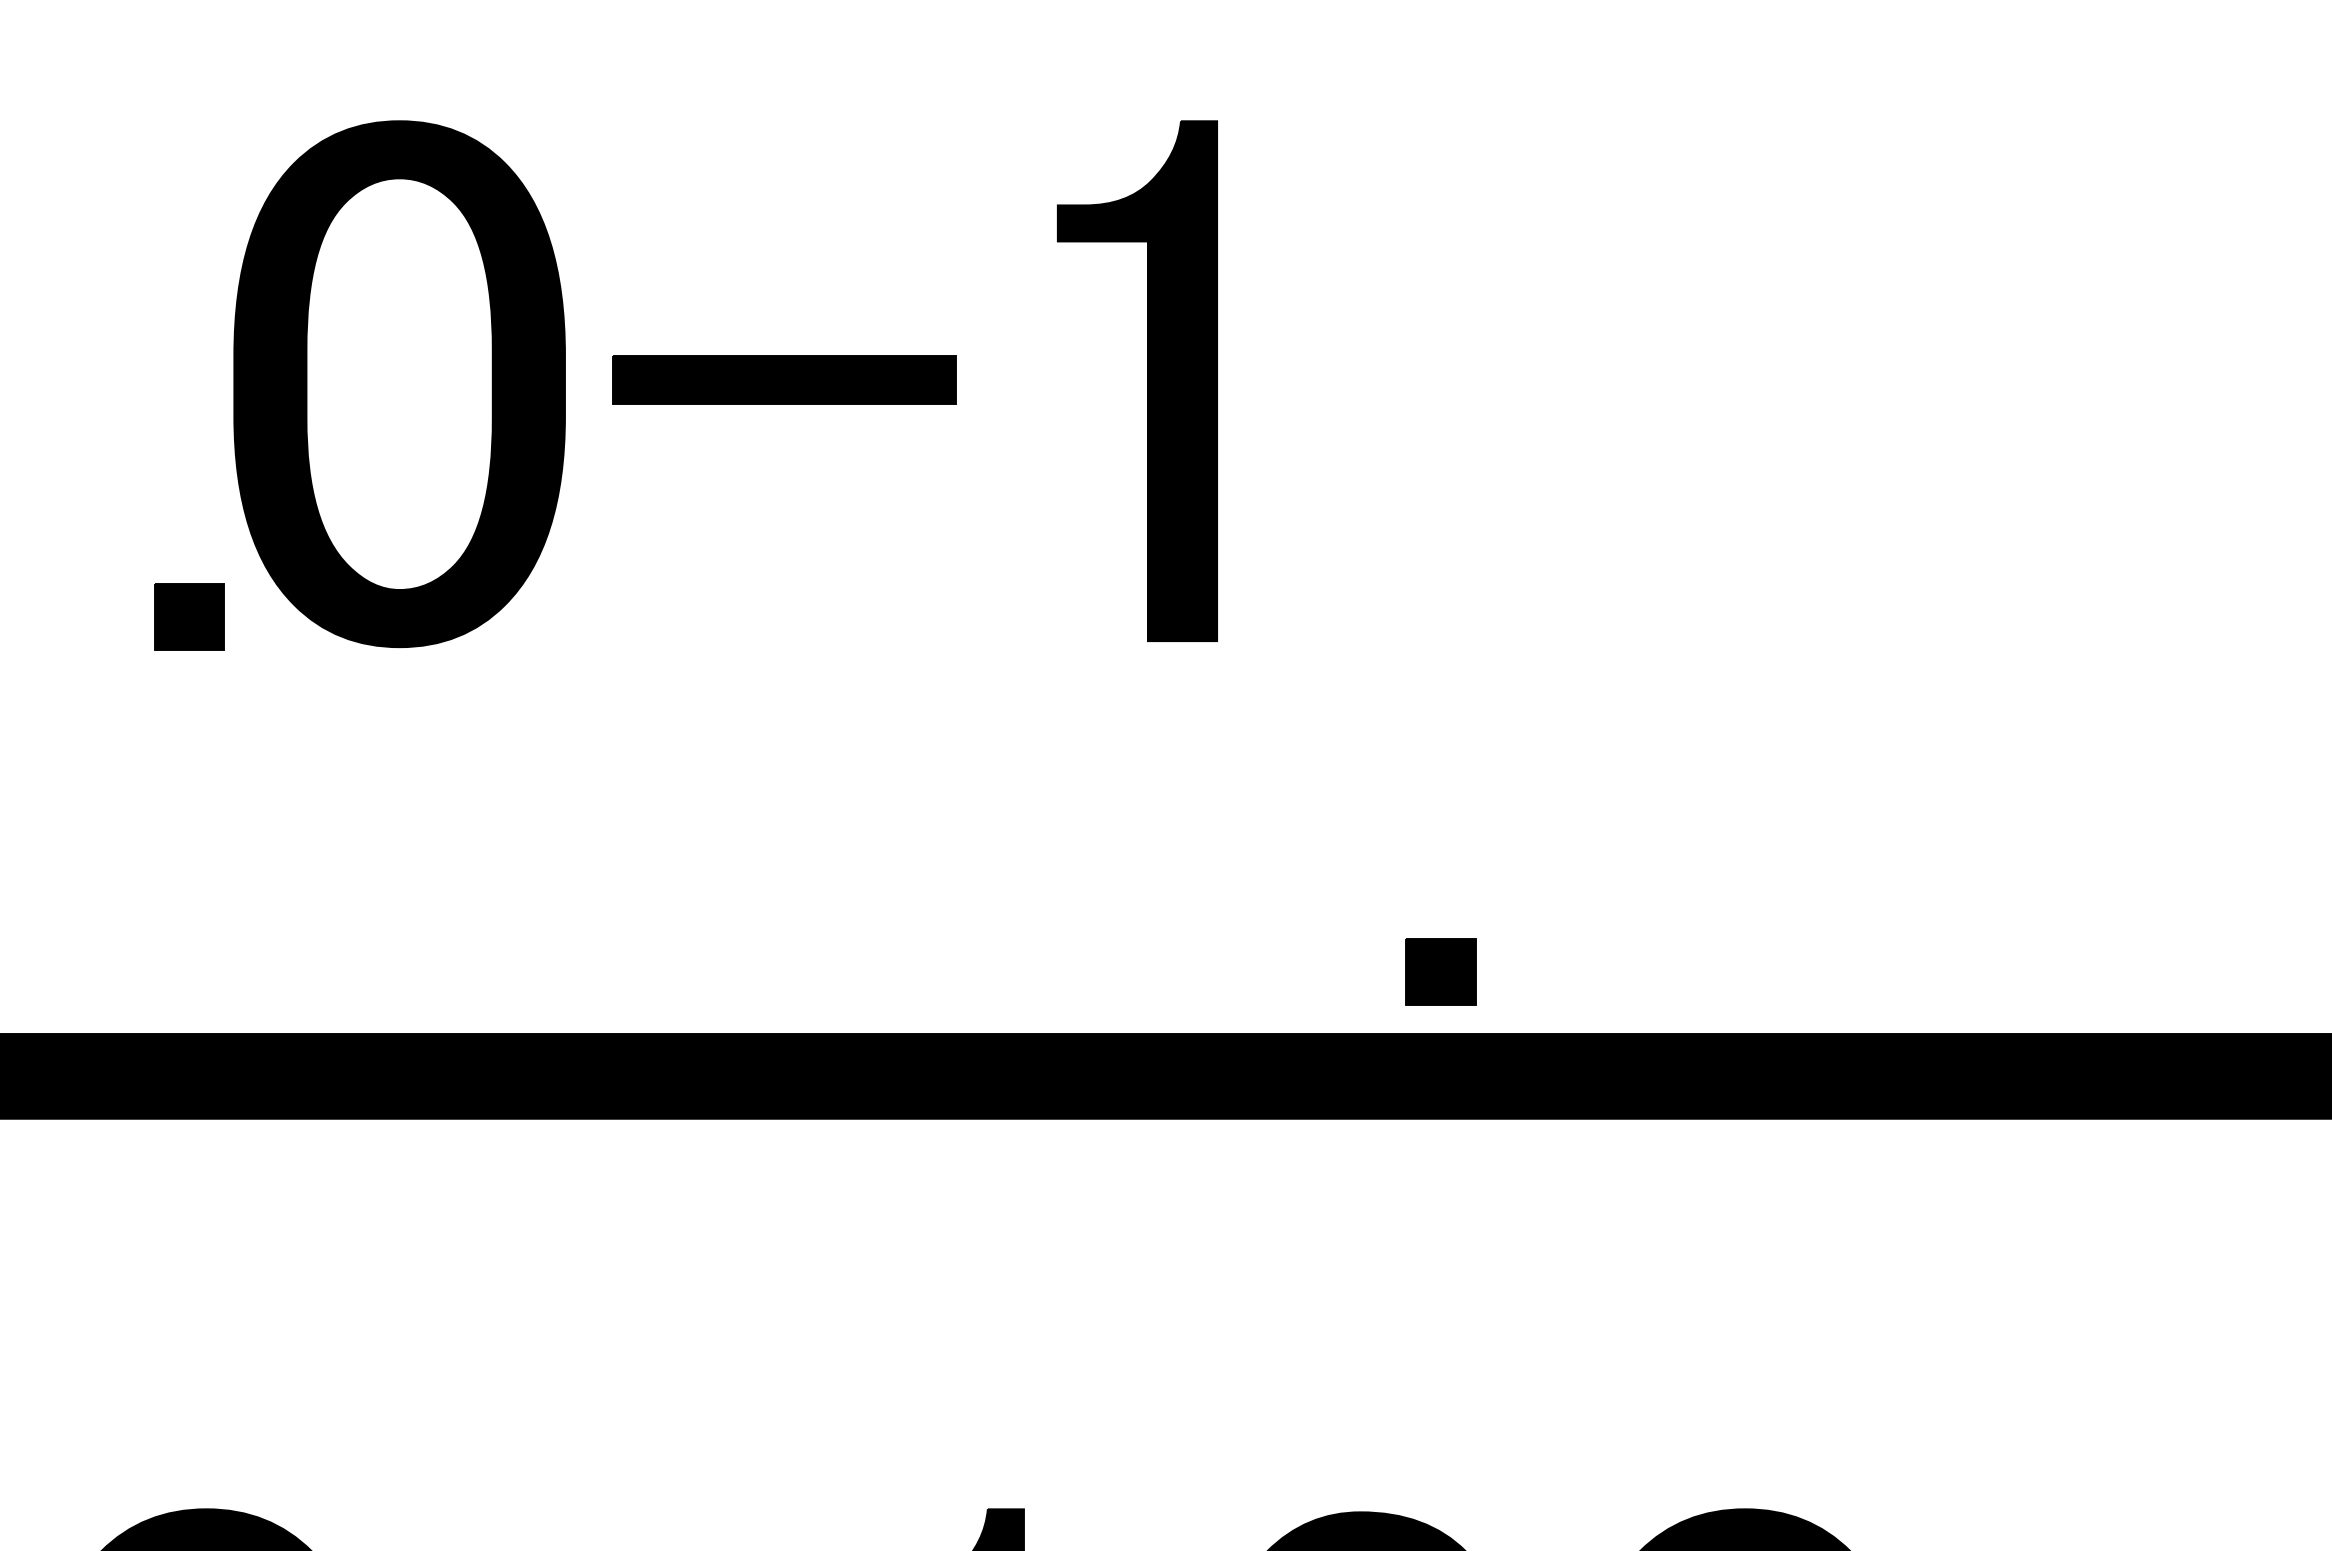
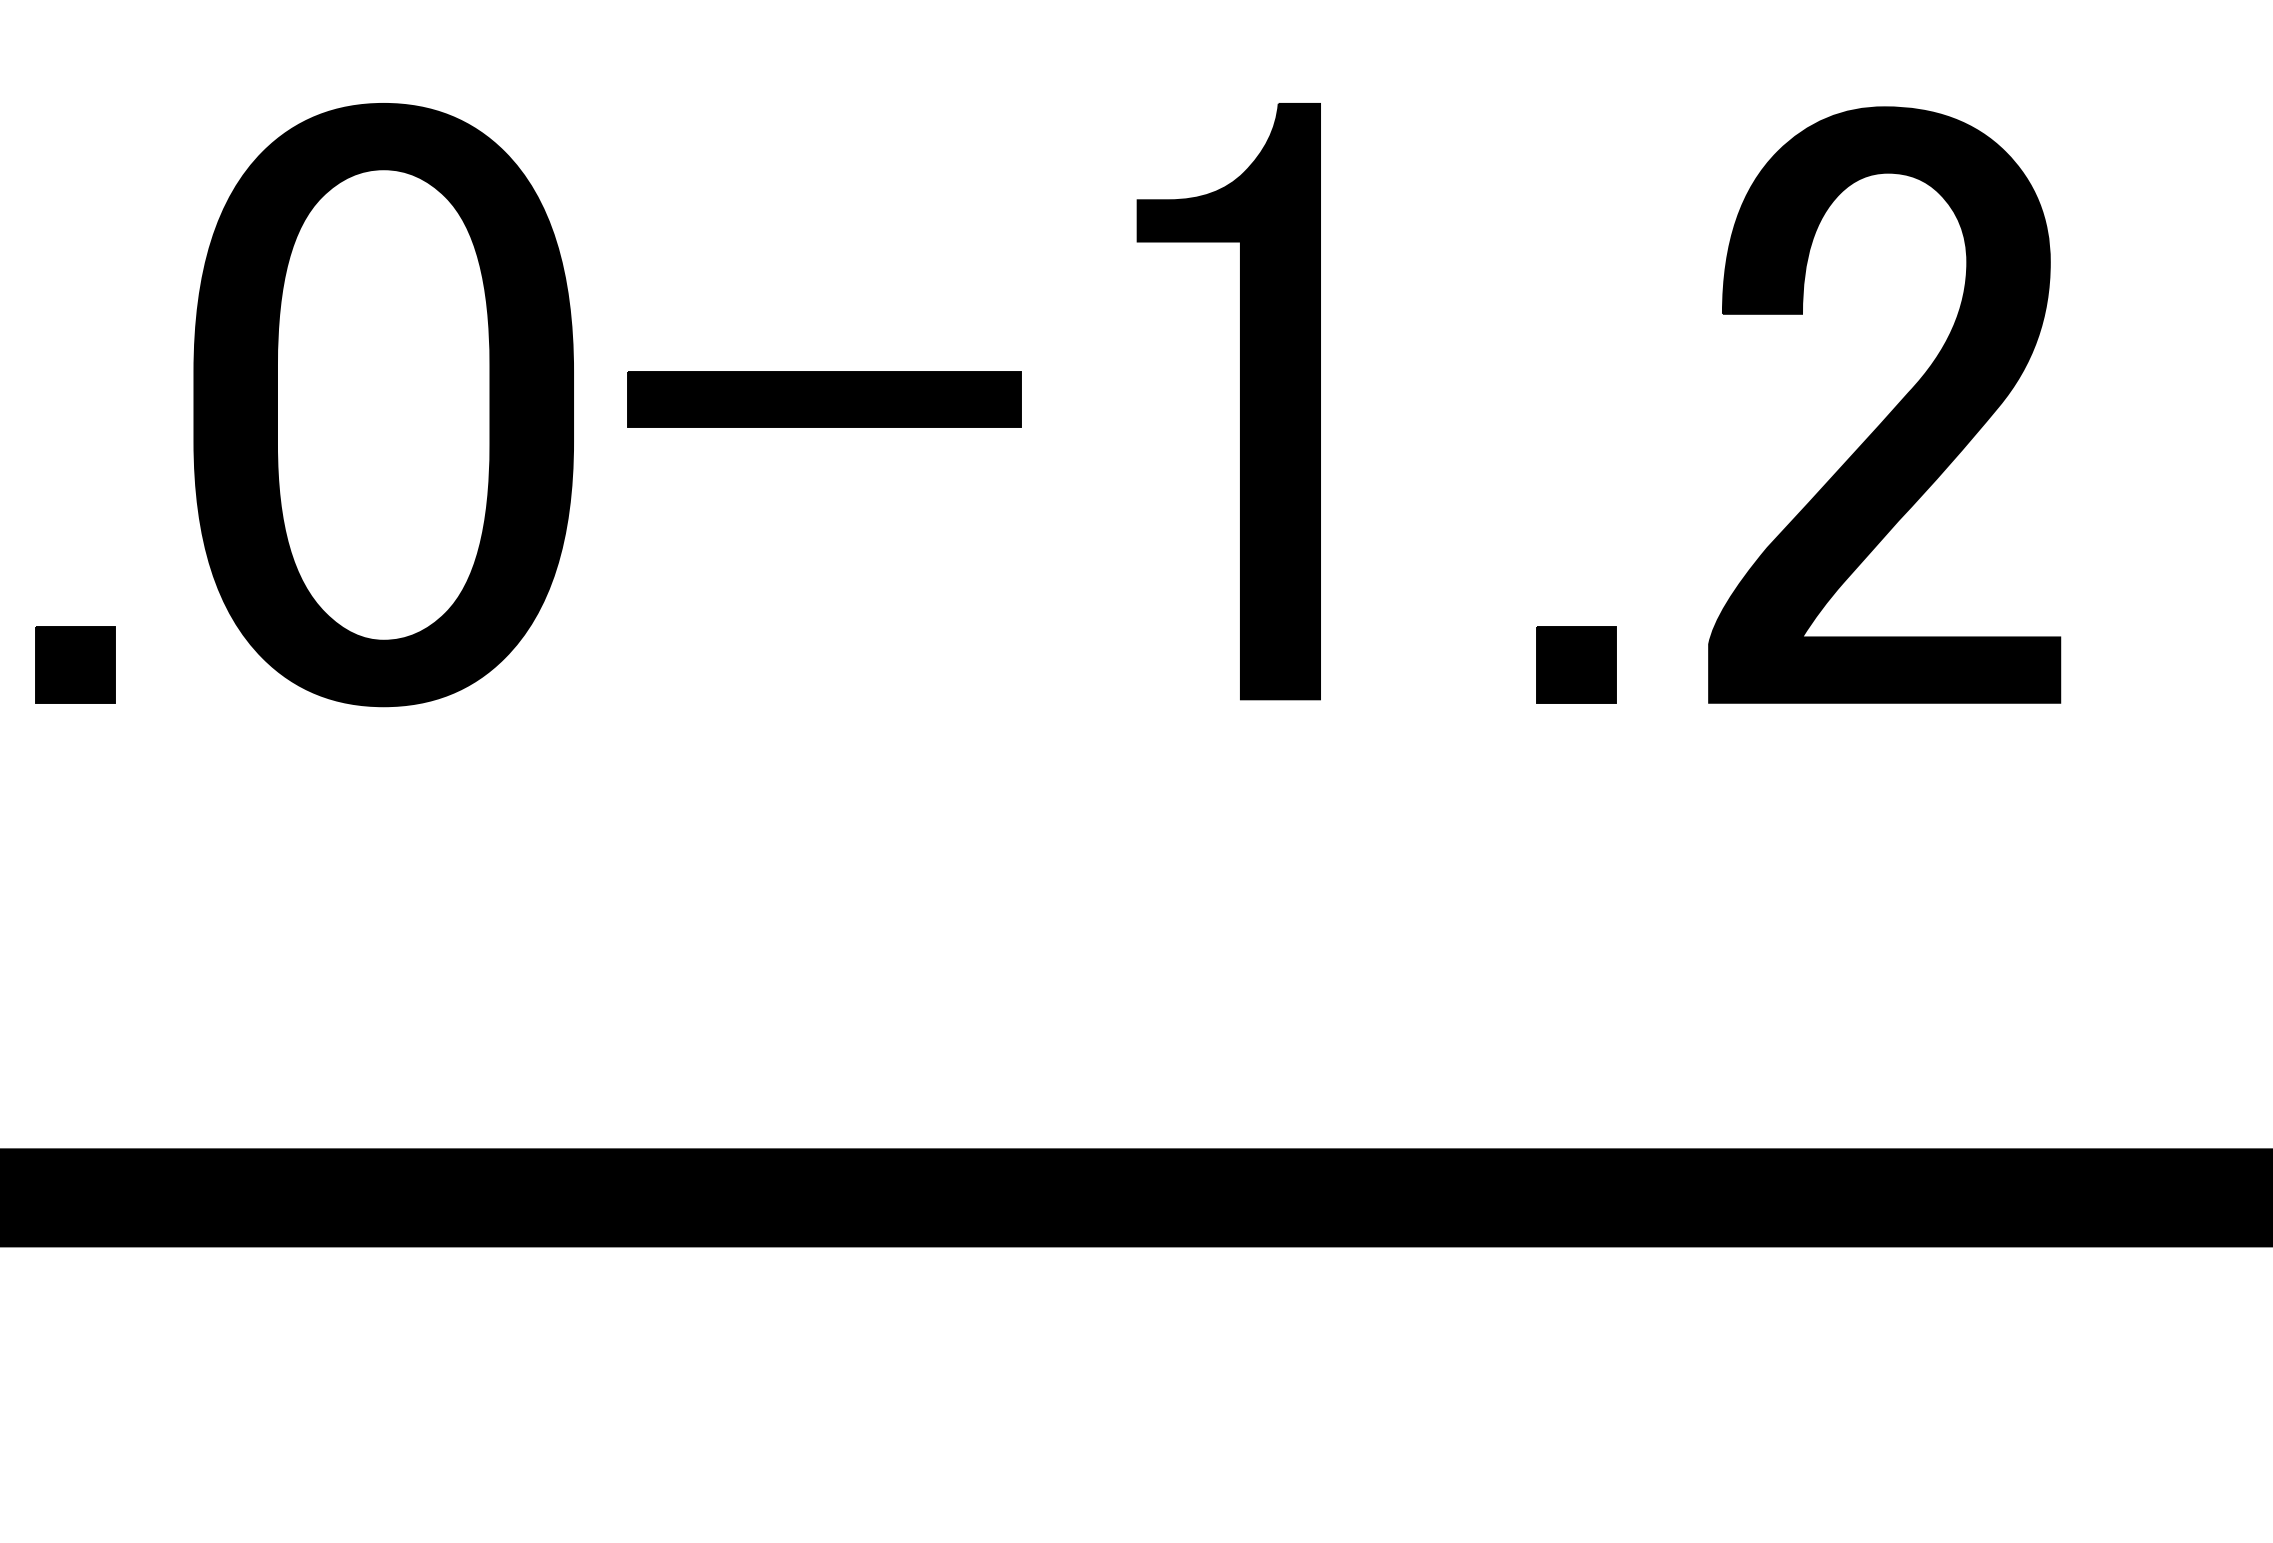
part: (1715, 389) -> (1890, 411), added
part: (189, 616) -> (75, 664), moved
part: (1440, 971) -> (1575, 664), moved

